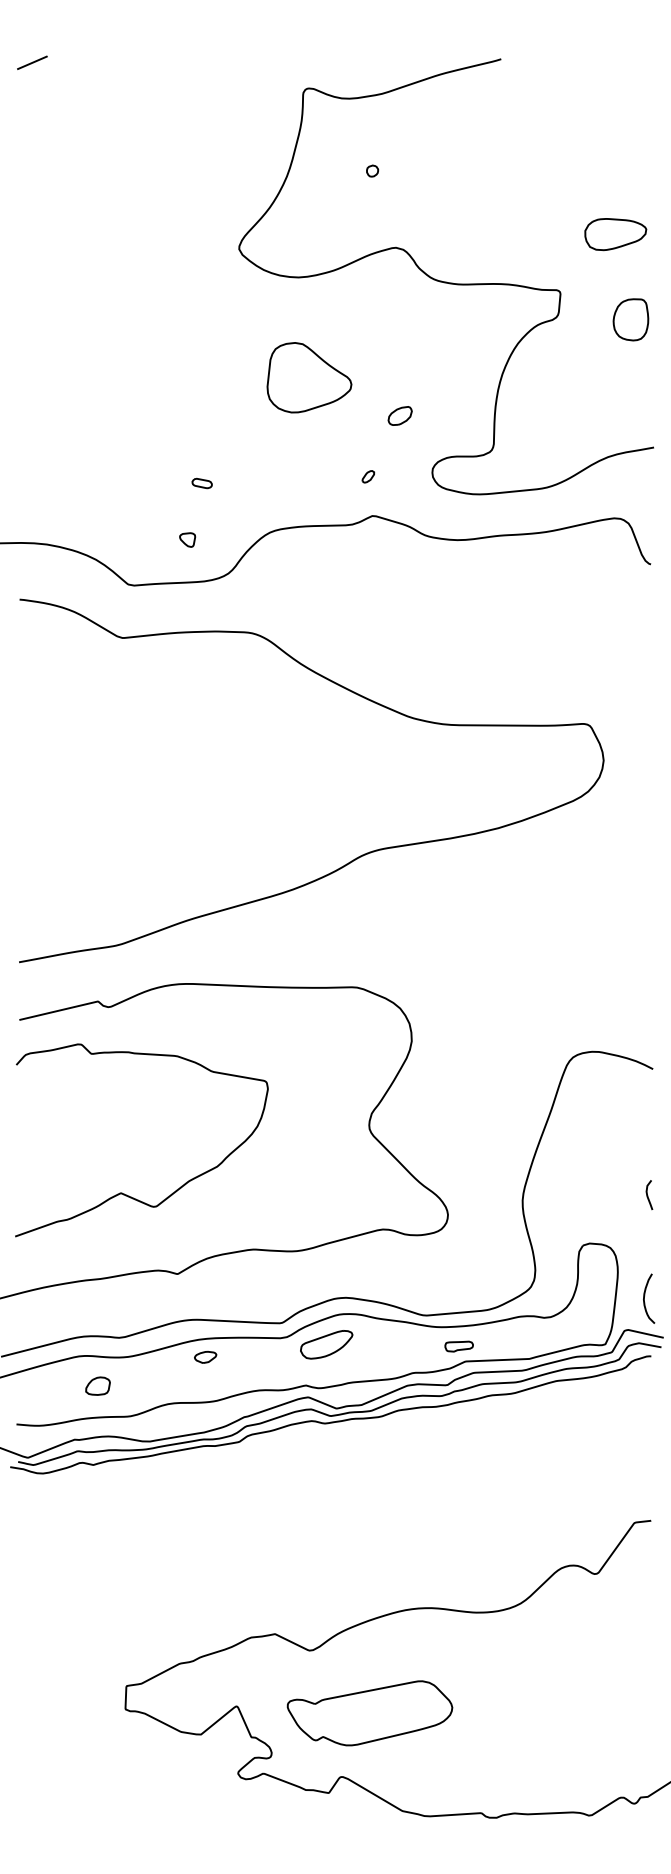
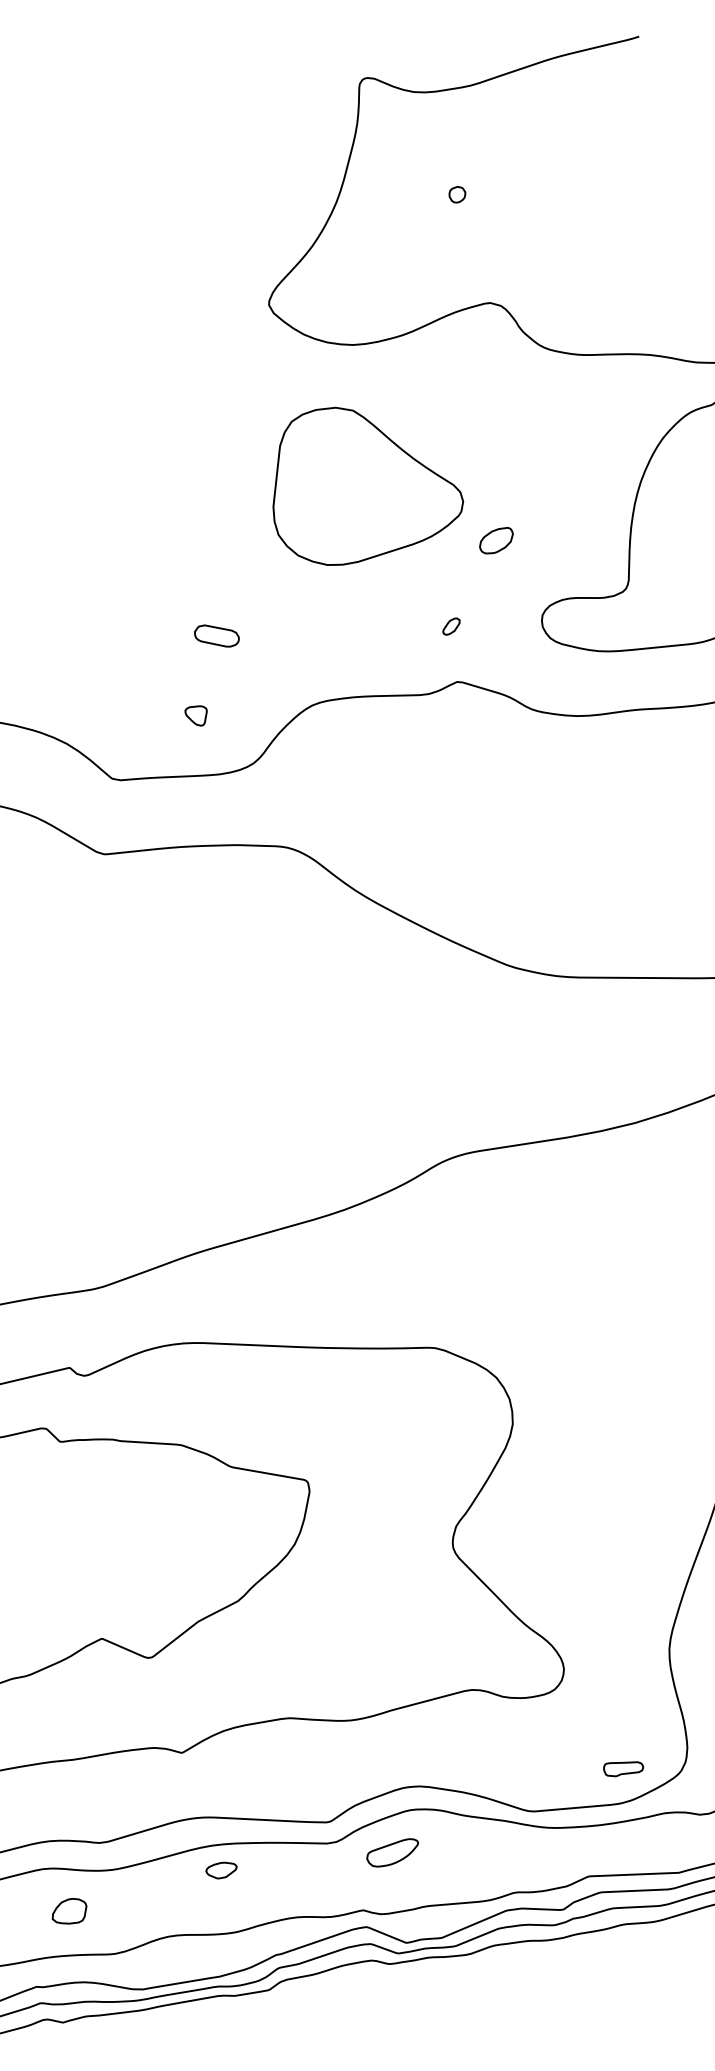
part: (309, 377) -> (368, 486), size x1.6
part: (201, 483) -> (215, 636), size x1.6
part: (326, 1344) -> (392, 1852), size x0.7
part: (458, 1346) -> (622, 1769), moved

